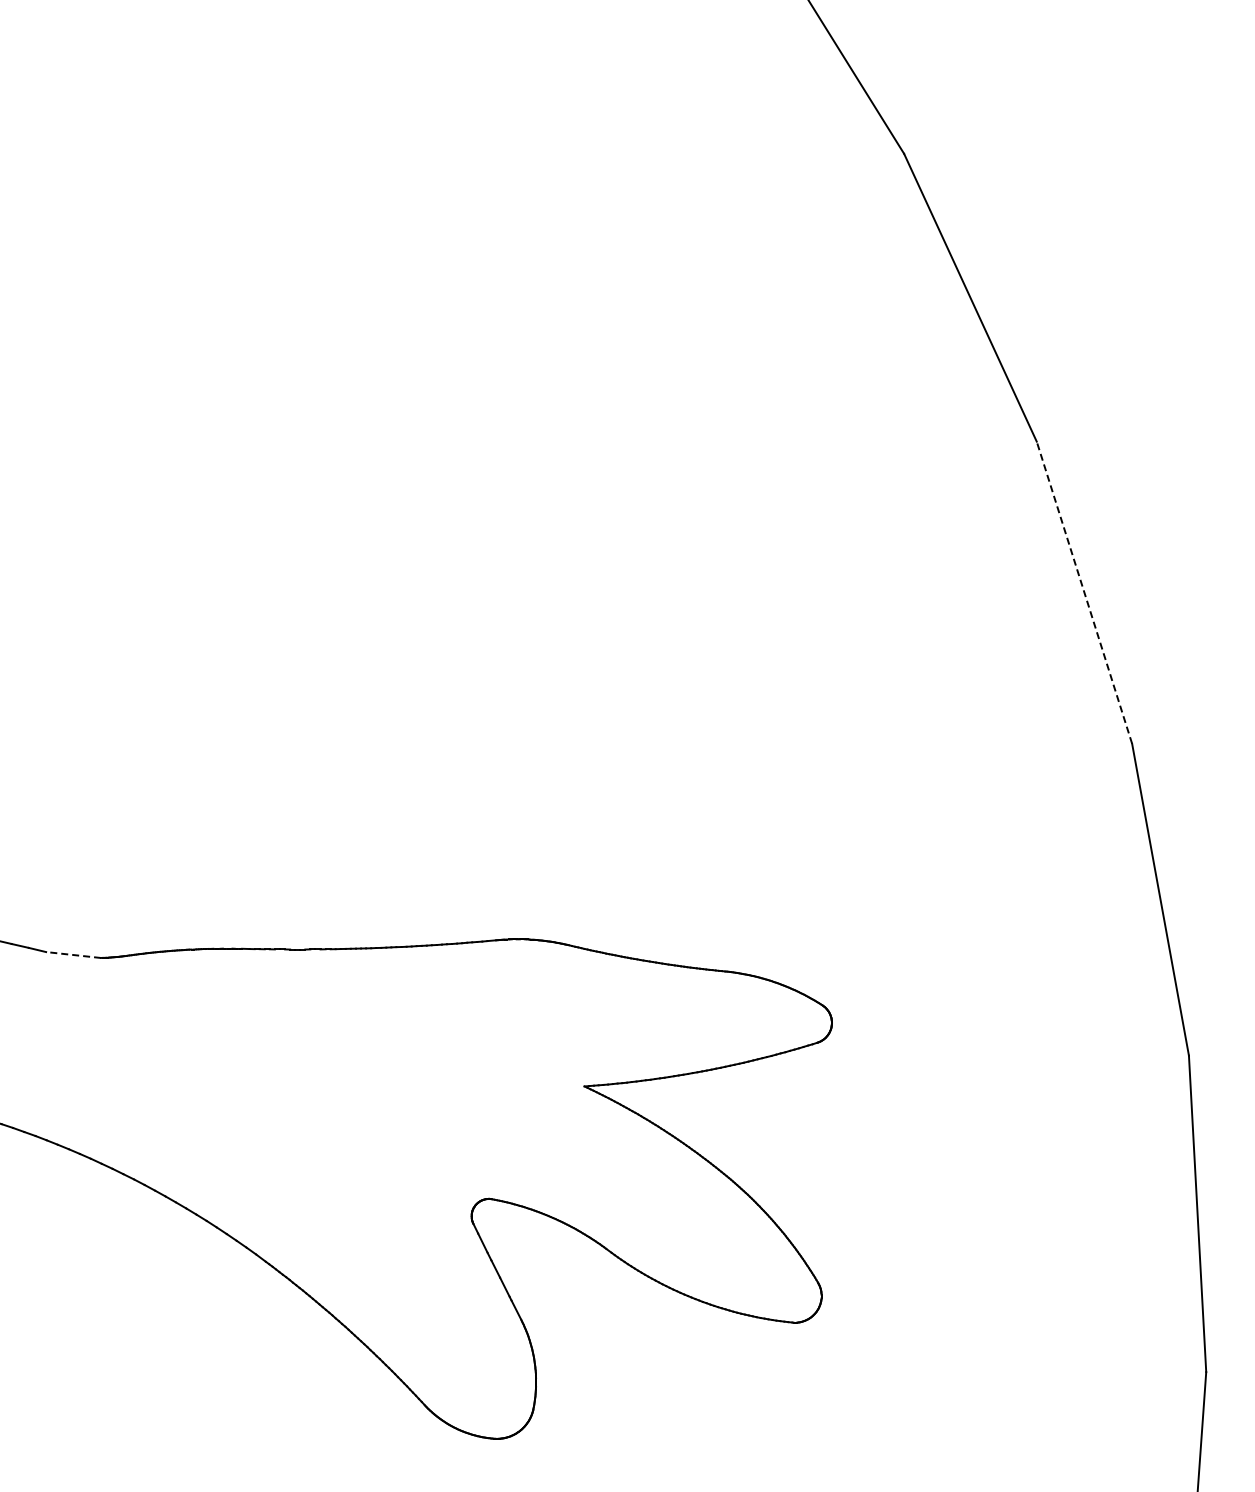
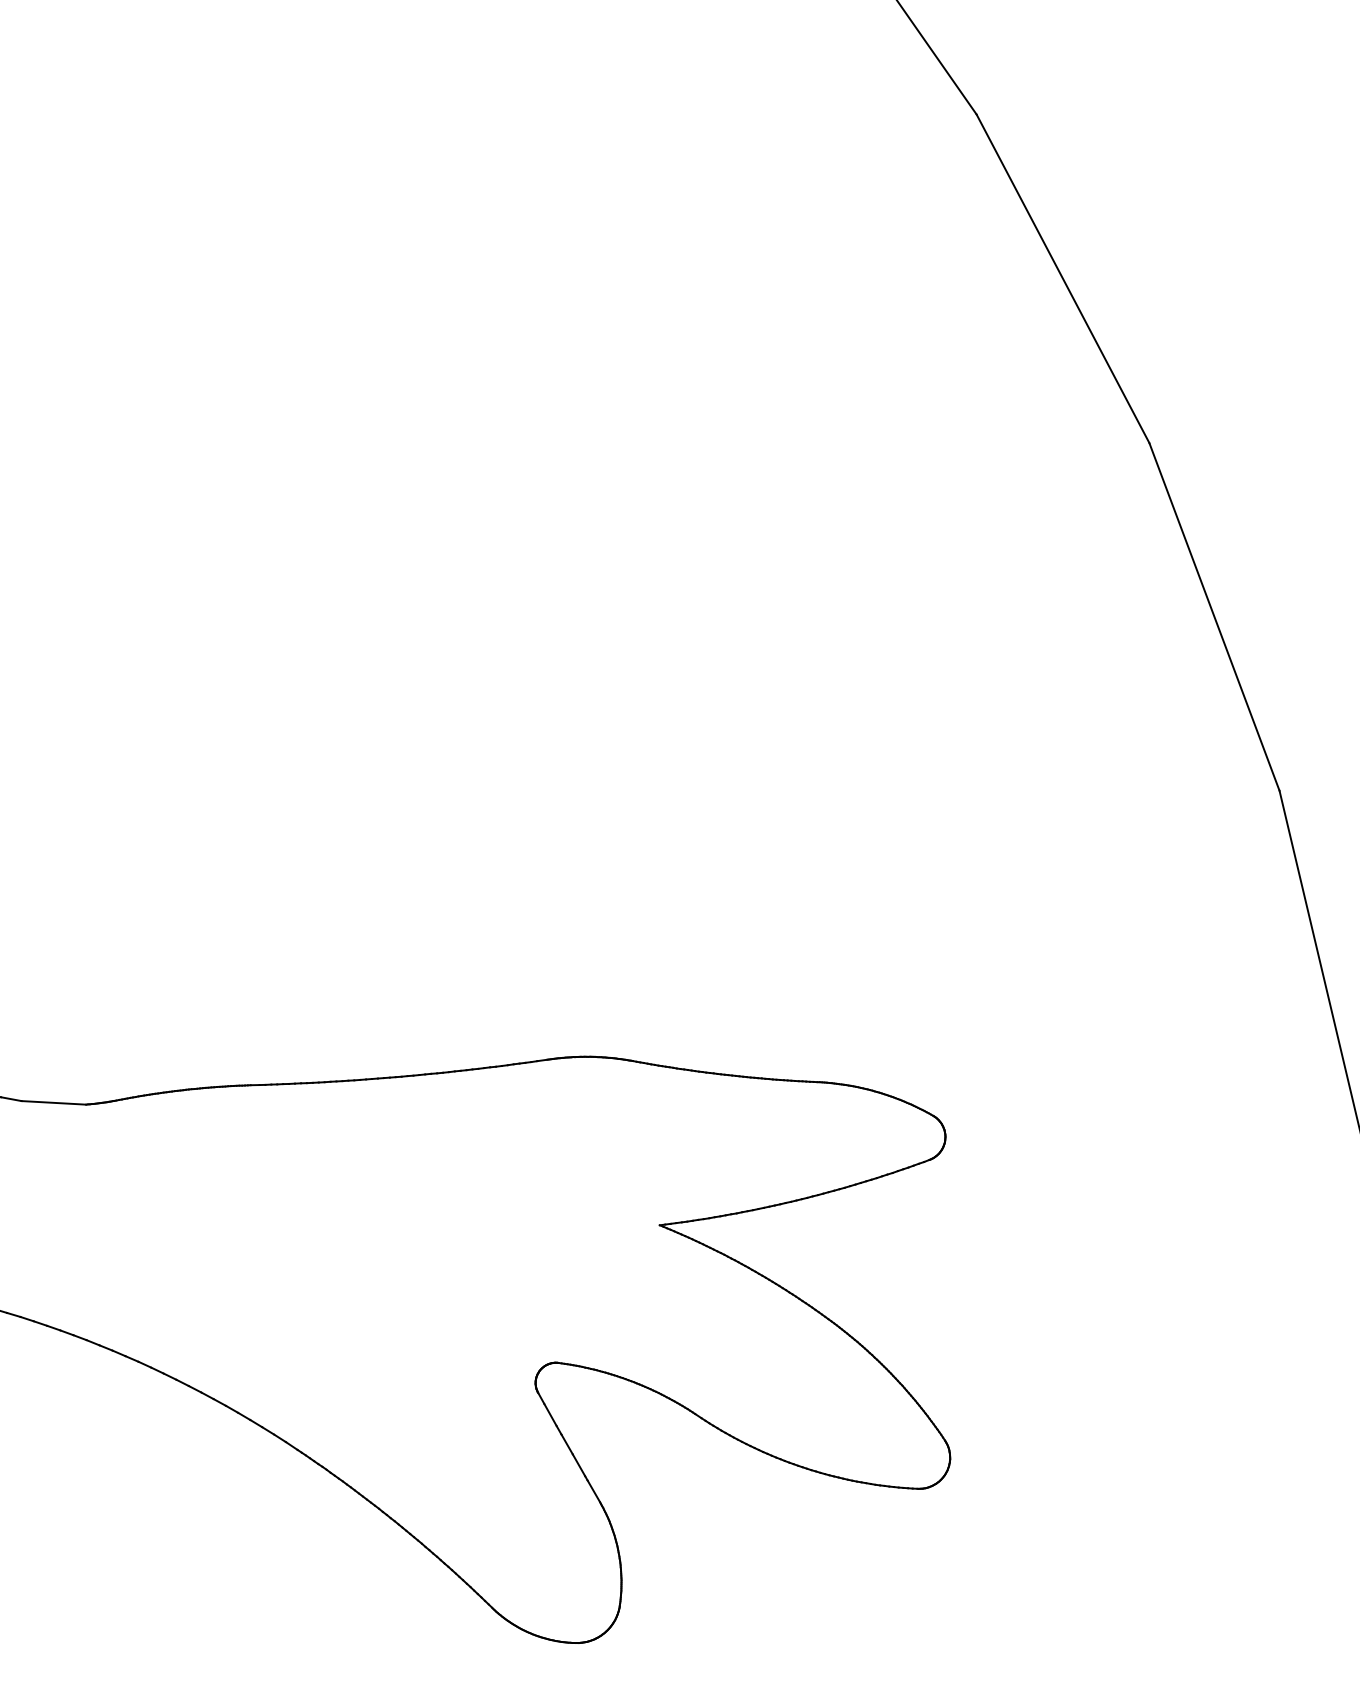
line: (1084, 592) -> (1214, 616), dashed -> solid
line: (73, 955) -> (53, 1103), dashed -> solid

